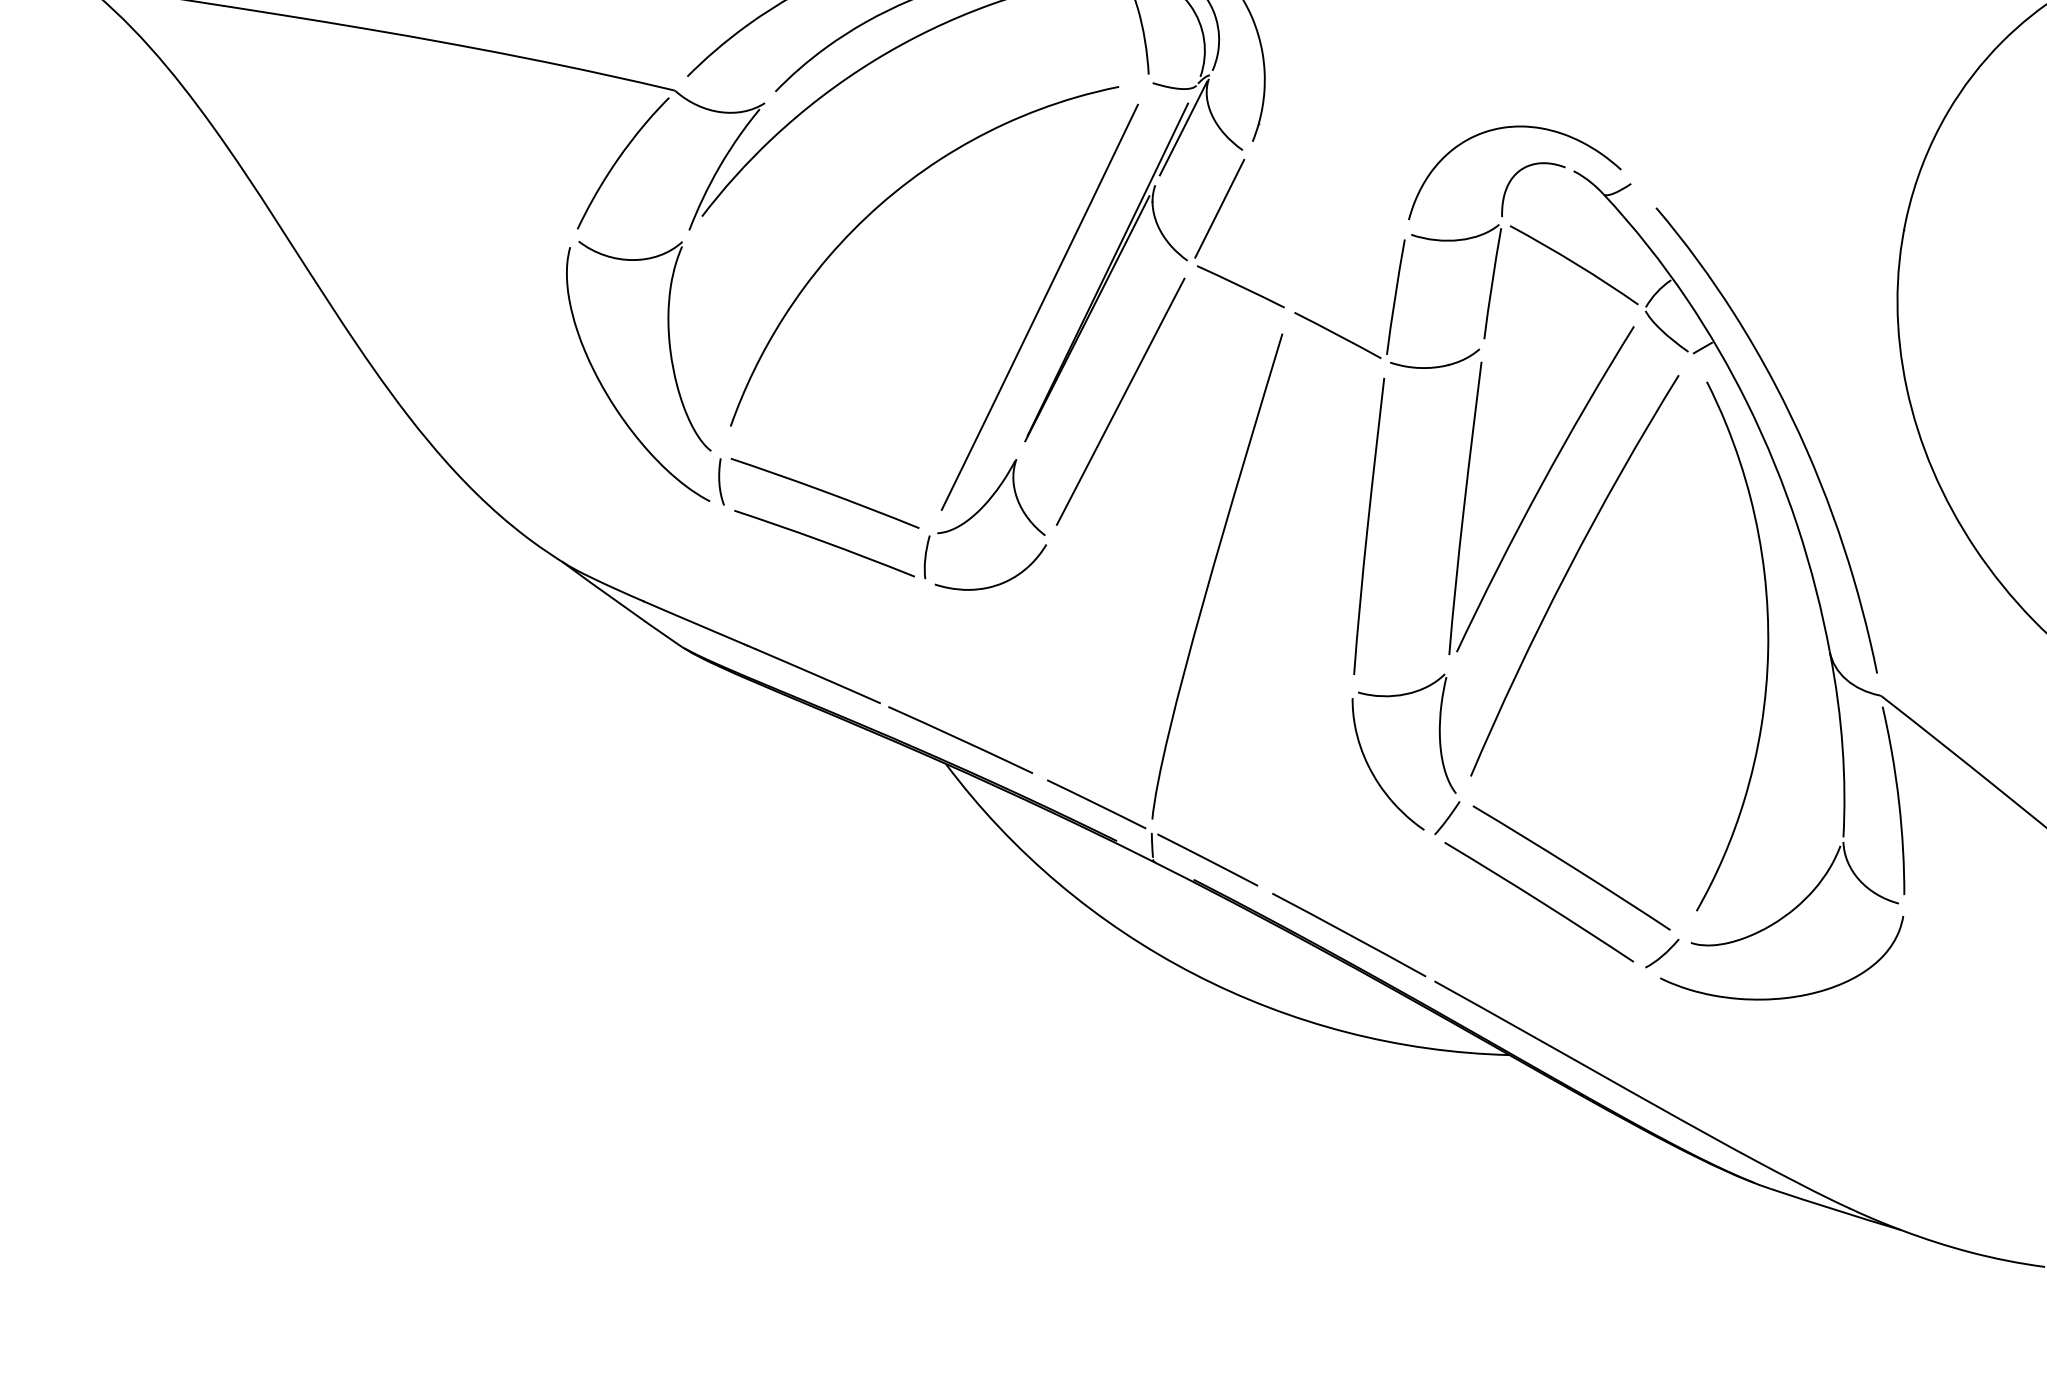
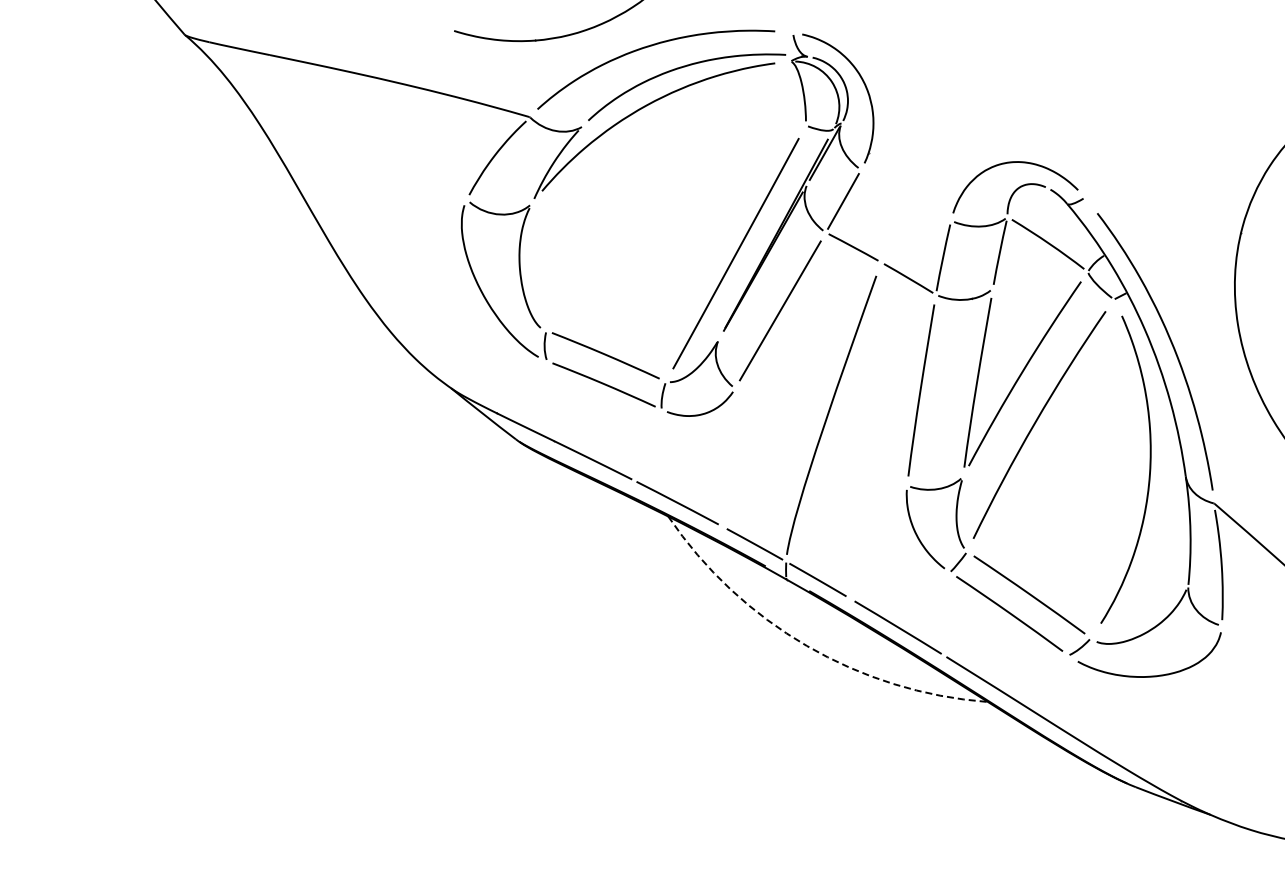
part: (879, 208) -> (645, 191), removed
arc: (1193, 973) -> (806, 645), solid -> dashed

